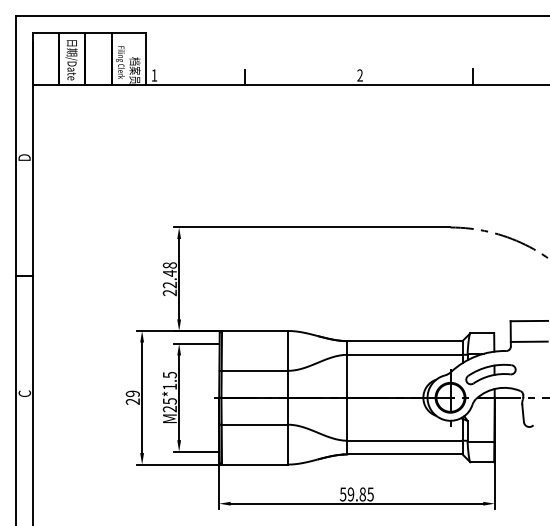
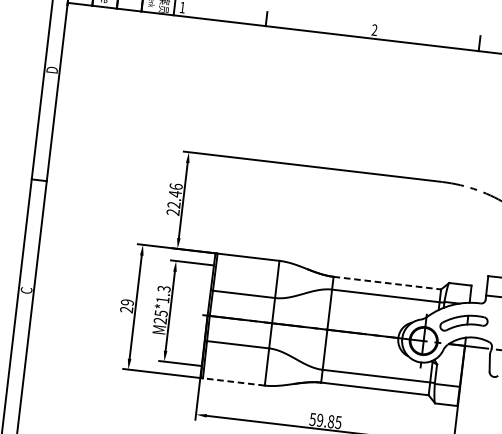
text: (169, 265) -> (175, 186), 22.48 -> 22.46
line: (404, 341) -> (386, 283), solid -> dashed
text: (169, 374) -> (163, 288), M25*1.5 -> M25*1.3
line: (254, 464) -> (233, 381), solid -> dashed

